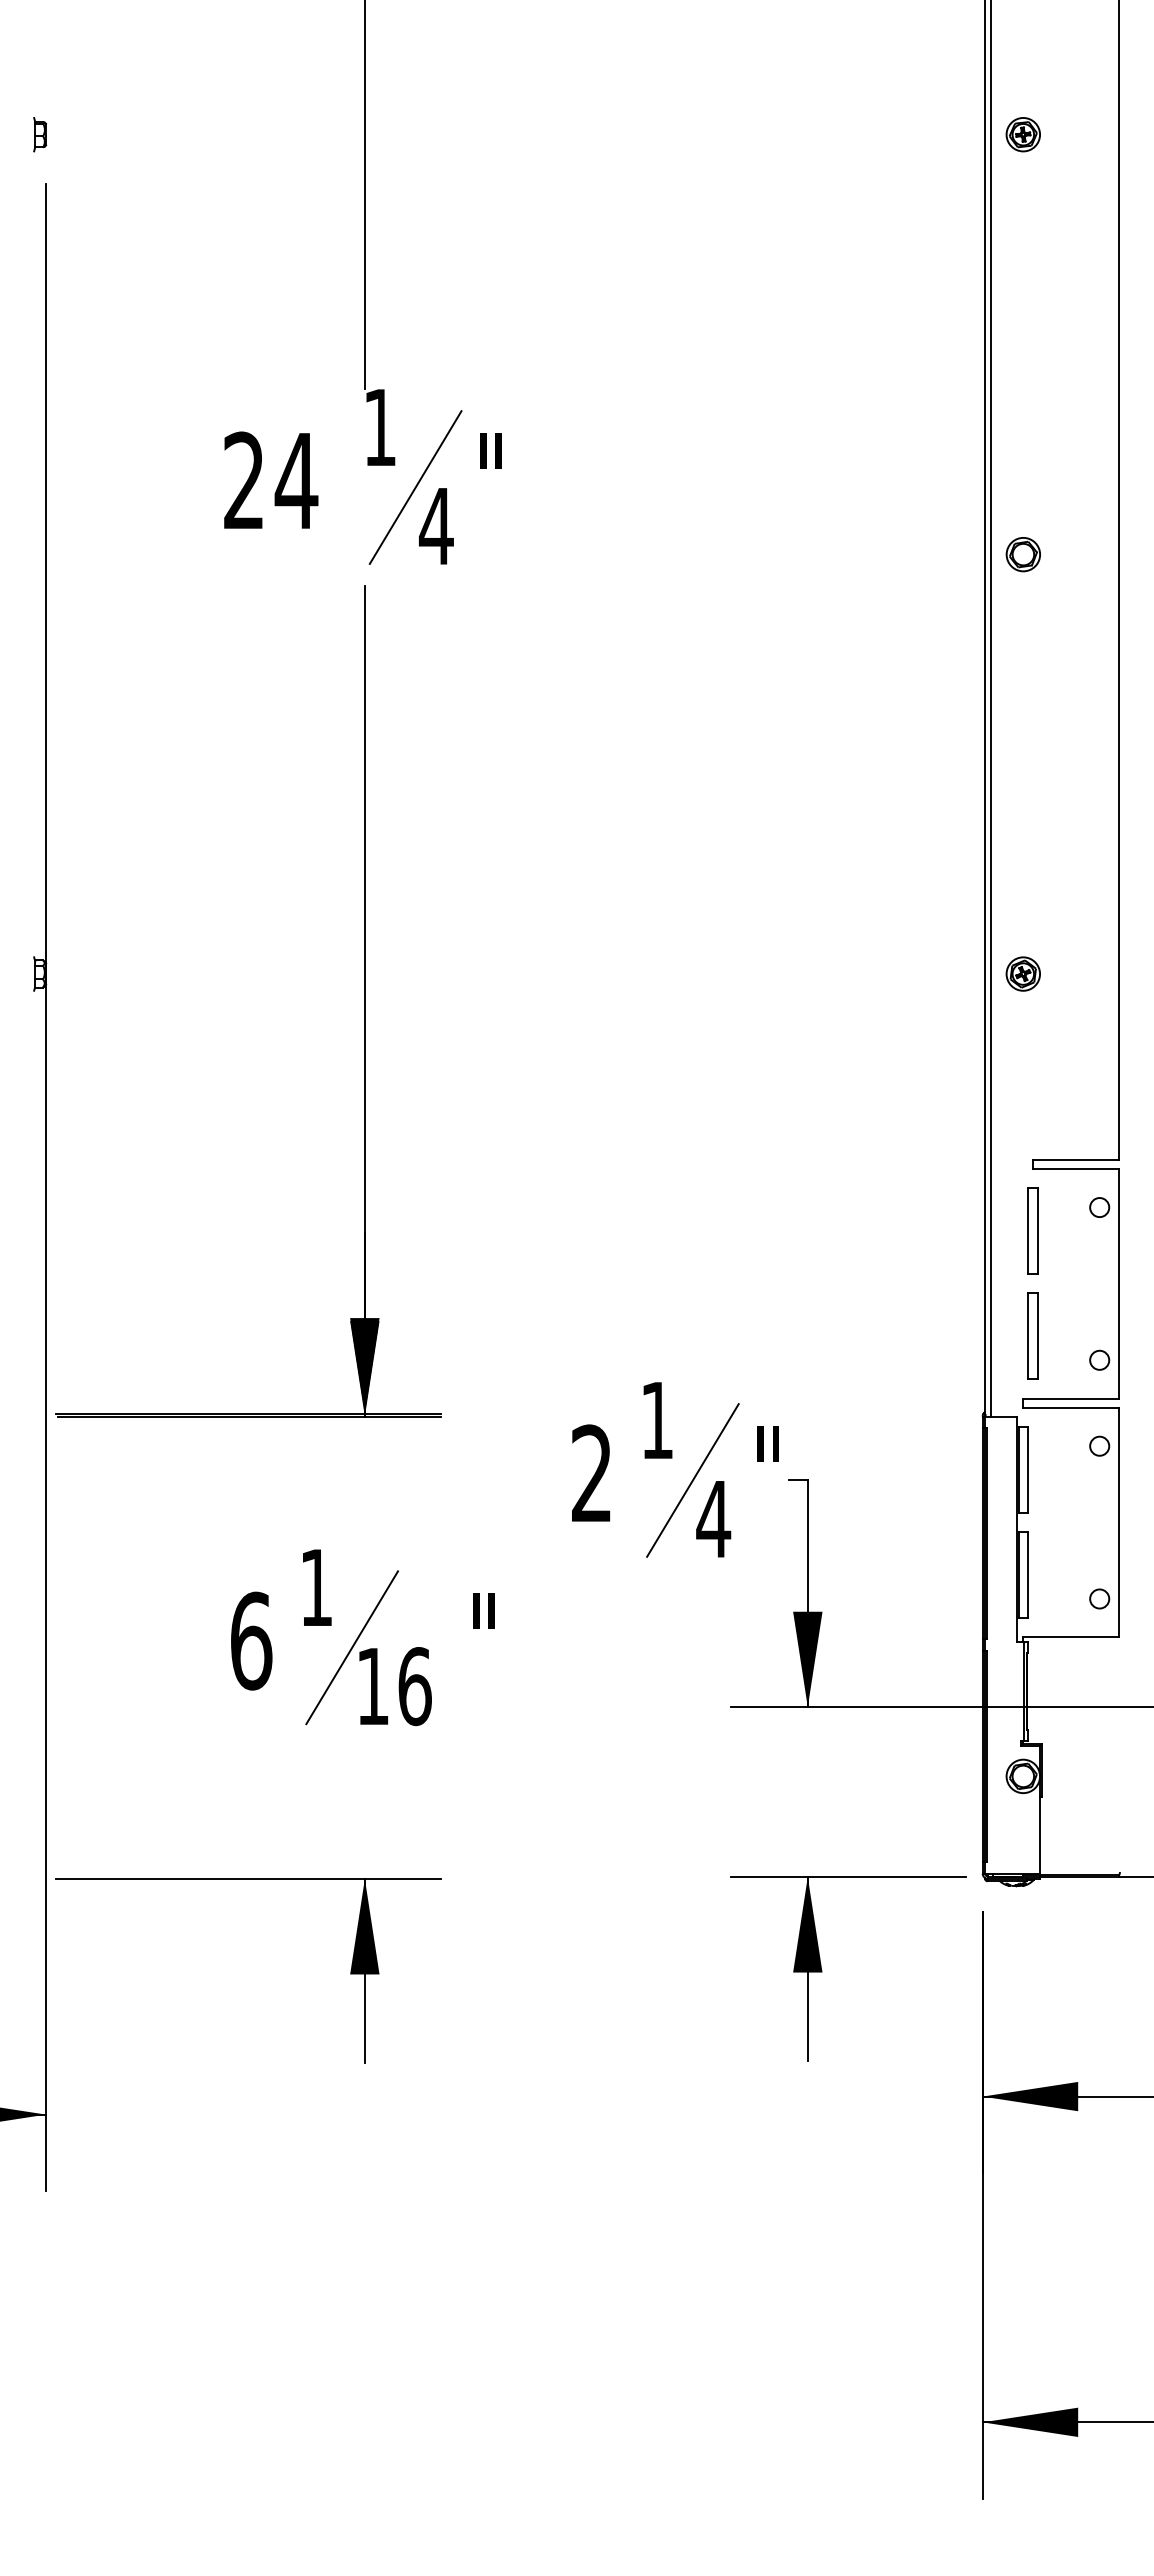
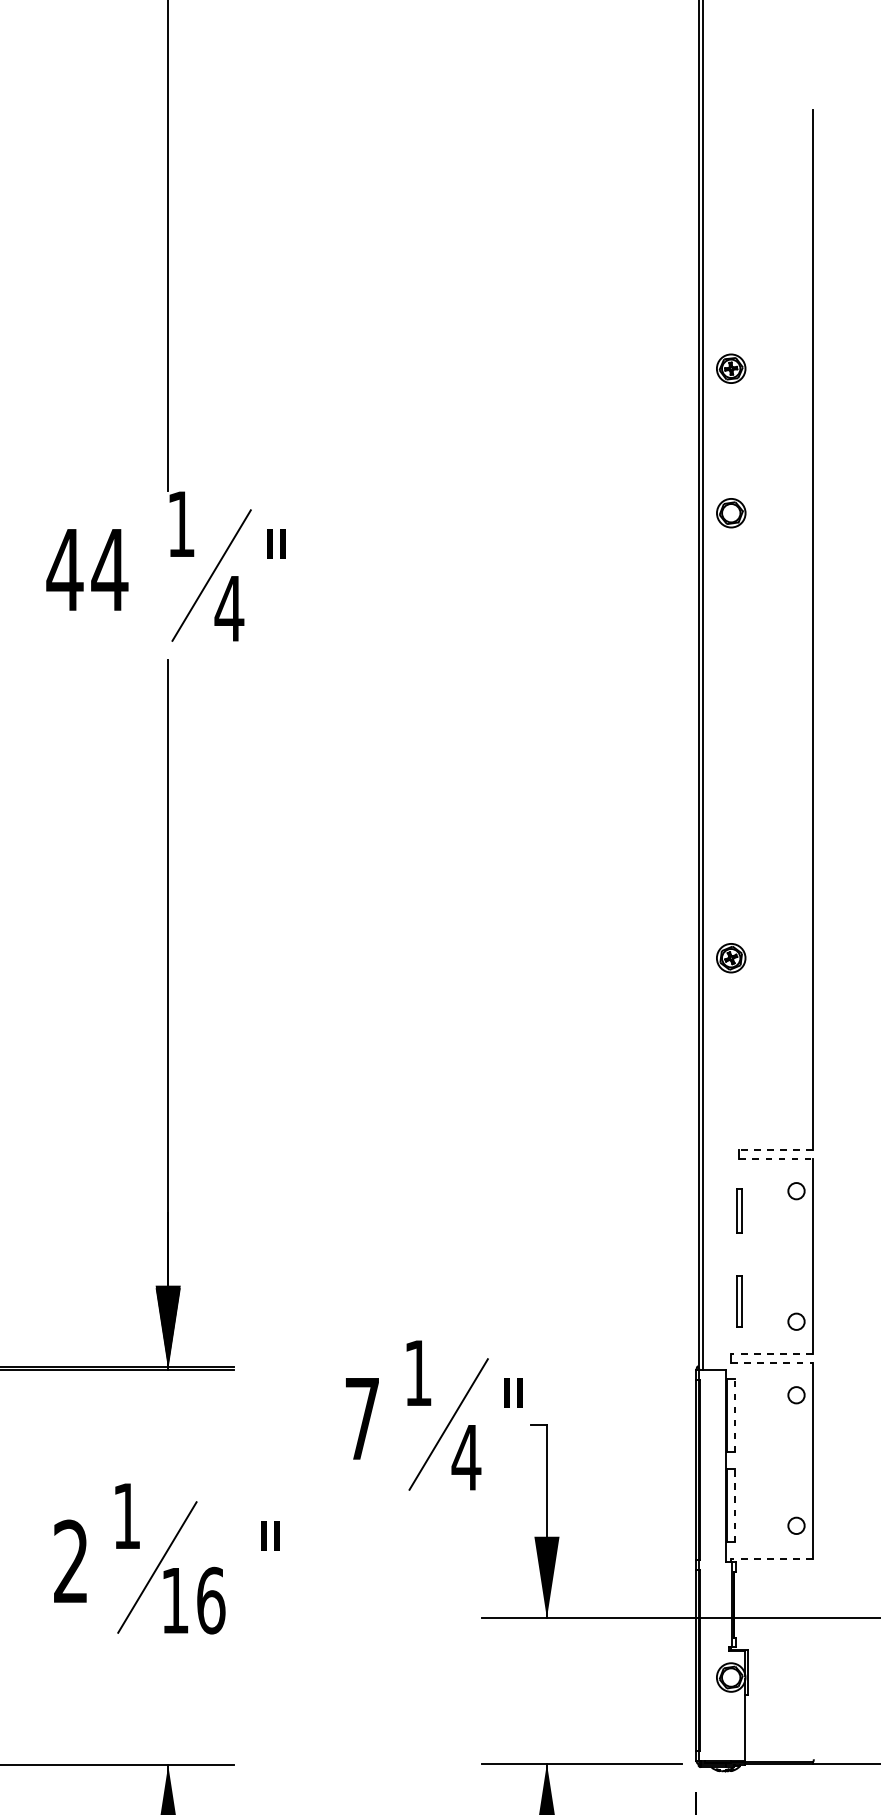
part: (1022, 134) -> (730, 368), moved
text: (243, 479) -> (64, 568), 24 -> 44
part: (1022, 554) -> (730, 513), moved
part: (1022, 973) -> (730, 957), moved
line: (1075, 1159) -> (775, 1150), solid -> dashed
line: (1075, 1169) -> (775, 1158), solid -> dashed
part: (1032, 1230) -> (739, 1210), size x0.6
part: (1032, 1335) -> (739, 1300), size x0.7
line: (1071, 1398) -> (772, 1354), solid -> dashed
line: (1071, 1408) -> (772, 1362), solid -> dashed
line: (1028, 1470) -> (735, 1415), solid -> dashed
text: (591, 1472) -> (362, 1417), 2 -> 7
line: (1028, 1575) -> (735, 1505), solid -> dashed
line: (1071, 1637) -> (772, 1558), solid -> dashed
text: (251, 1640) -> (71, 1561), 6 -> 2

